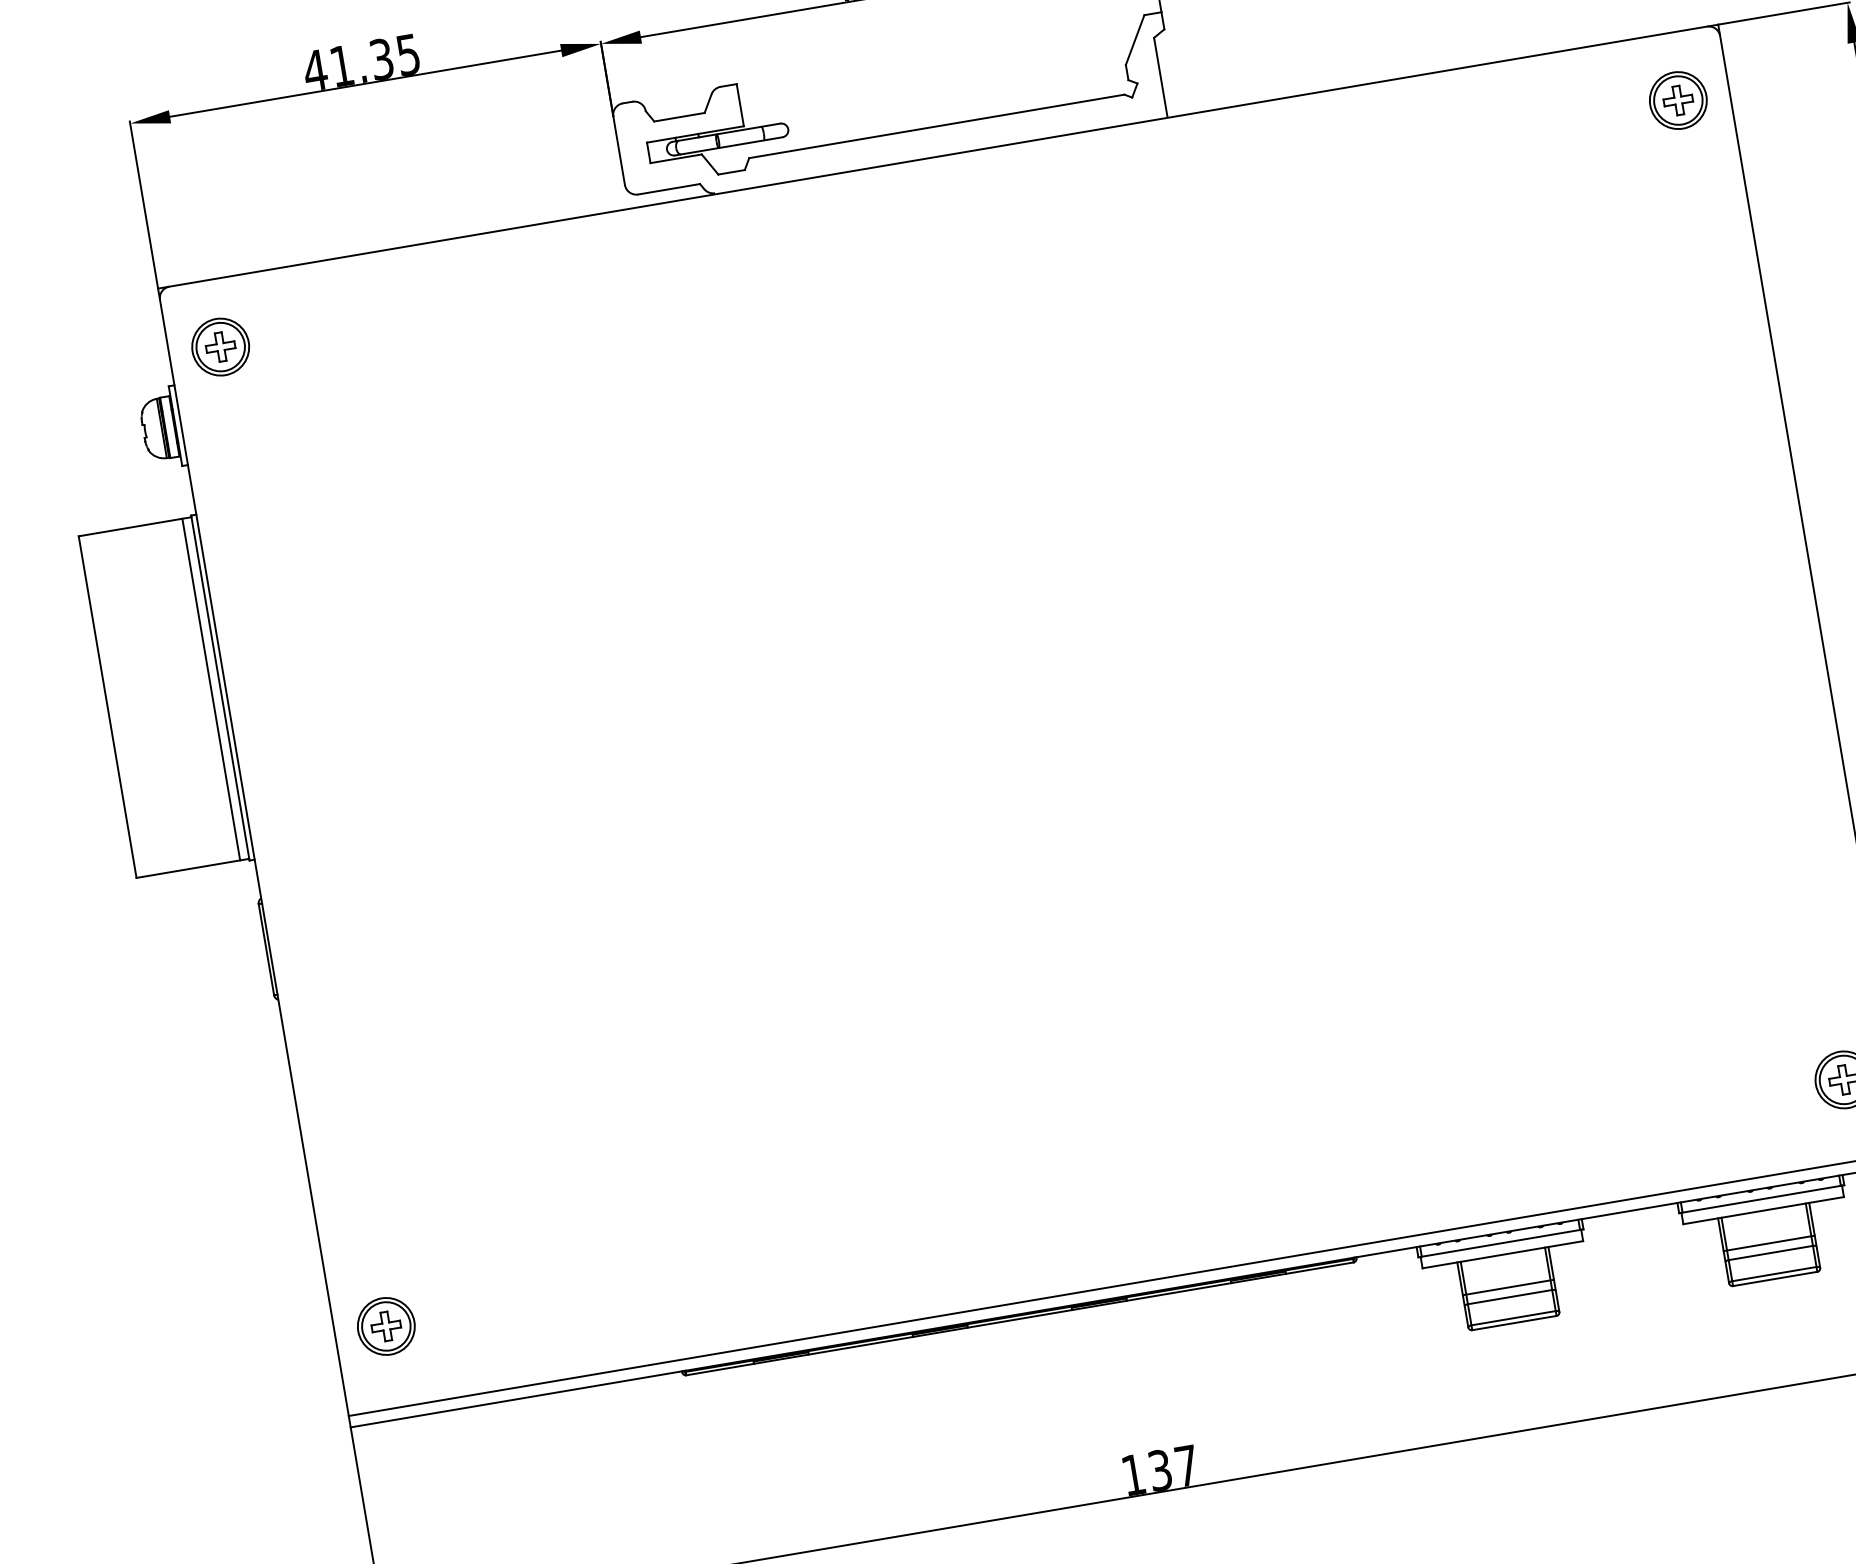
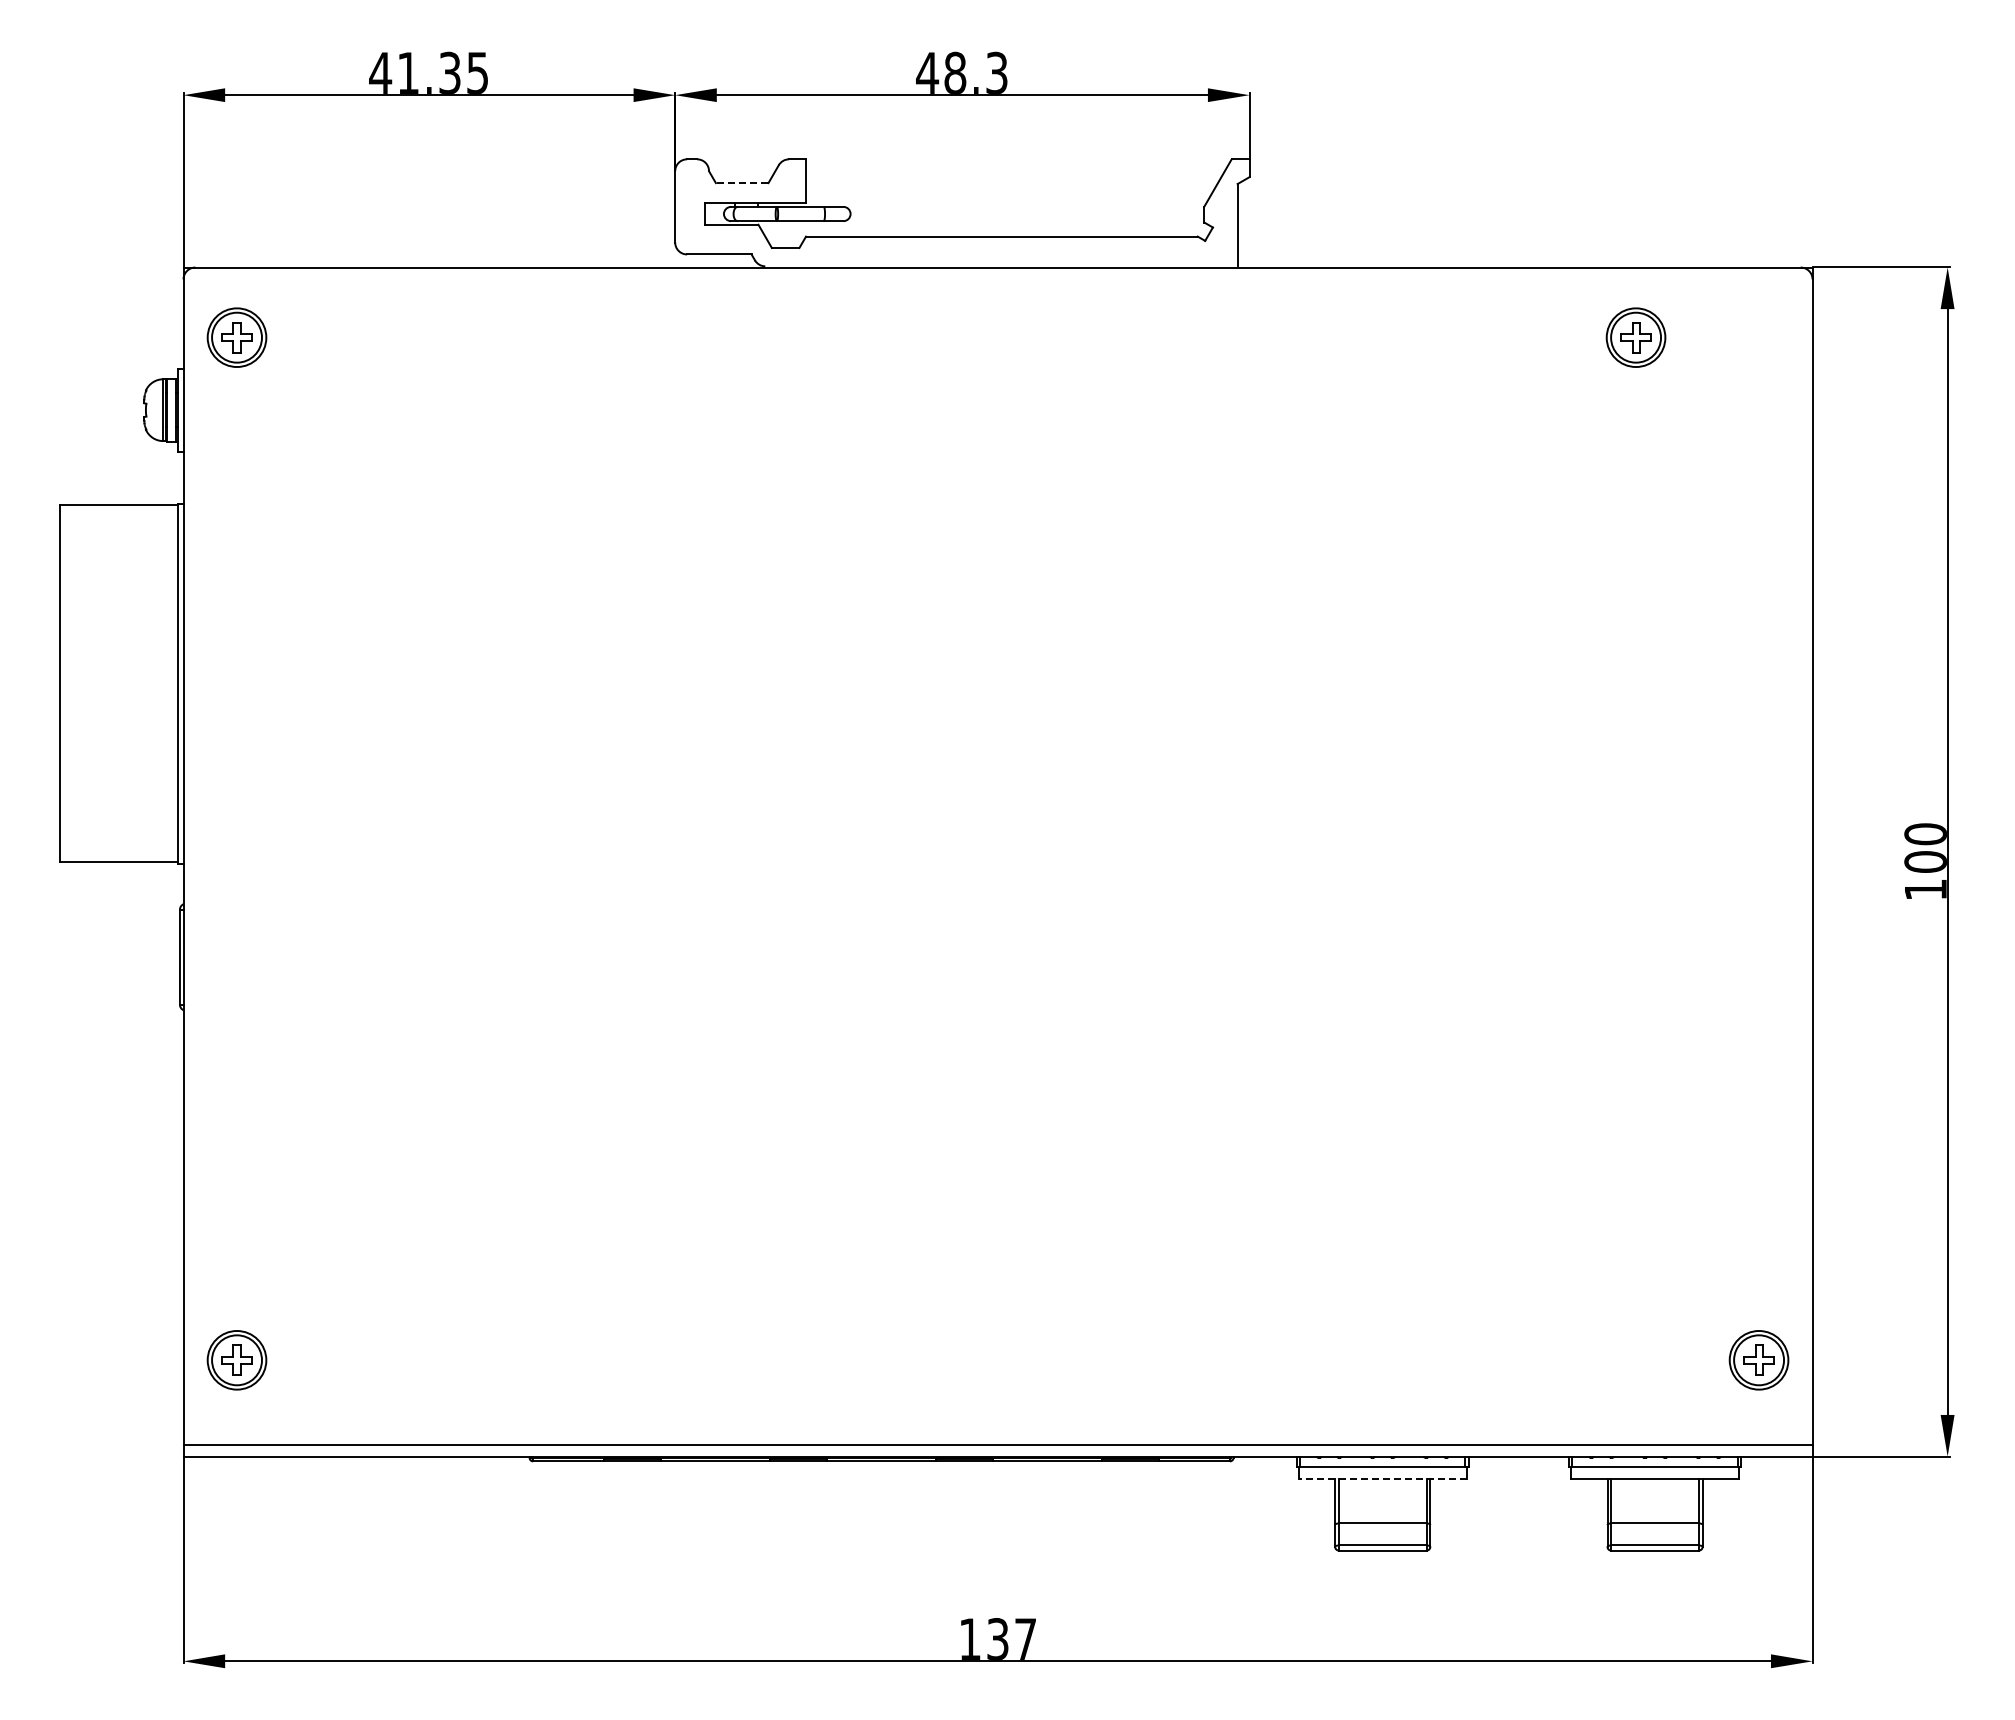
part: (1677, 100) -> (1635, 337), moved
line: (678, 117) -> (741, 183), solid -> dashed
line: (211, 689) -> (168, 683), removed
line: (1768, 1243) -> (1654, 1513), removed
line: (1502, 1255) -> (1382, 1479), solid -> dashed
line: (1508, 1287) -> (1382, 1513), removed

